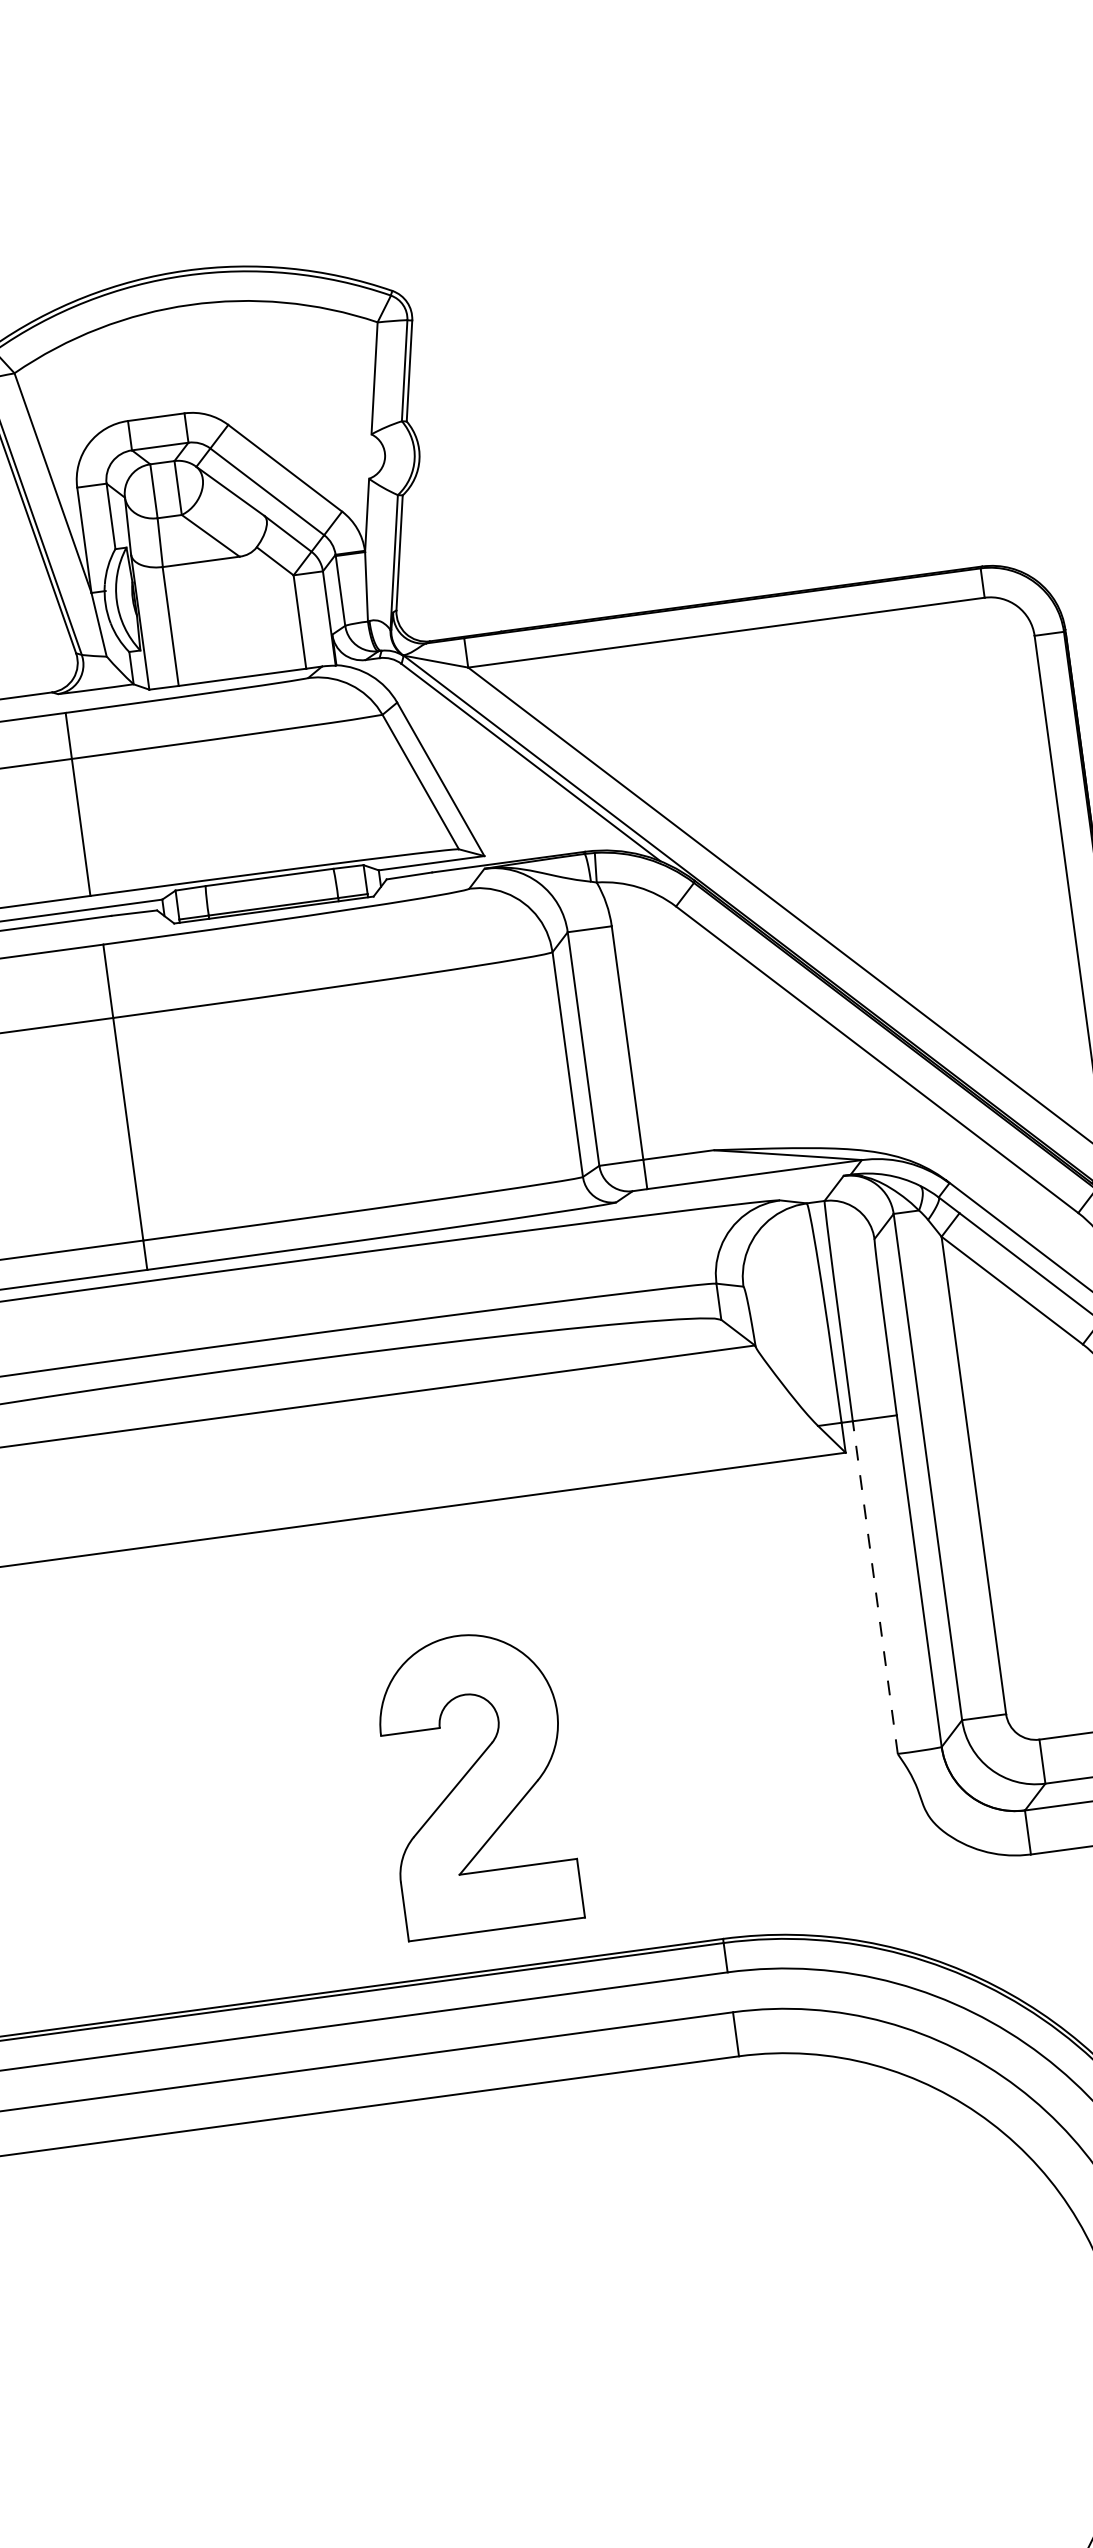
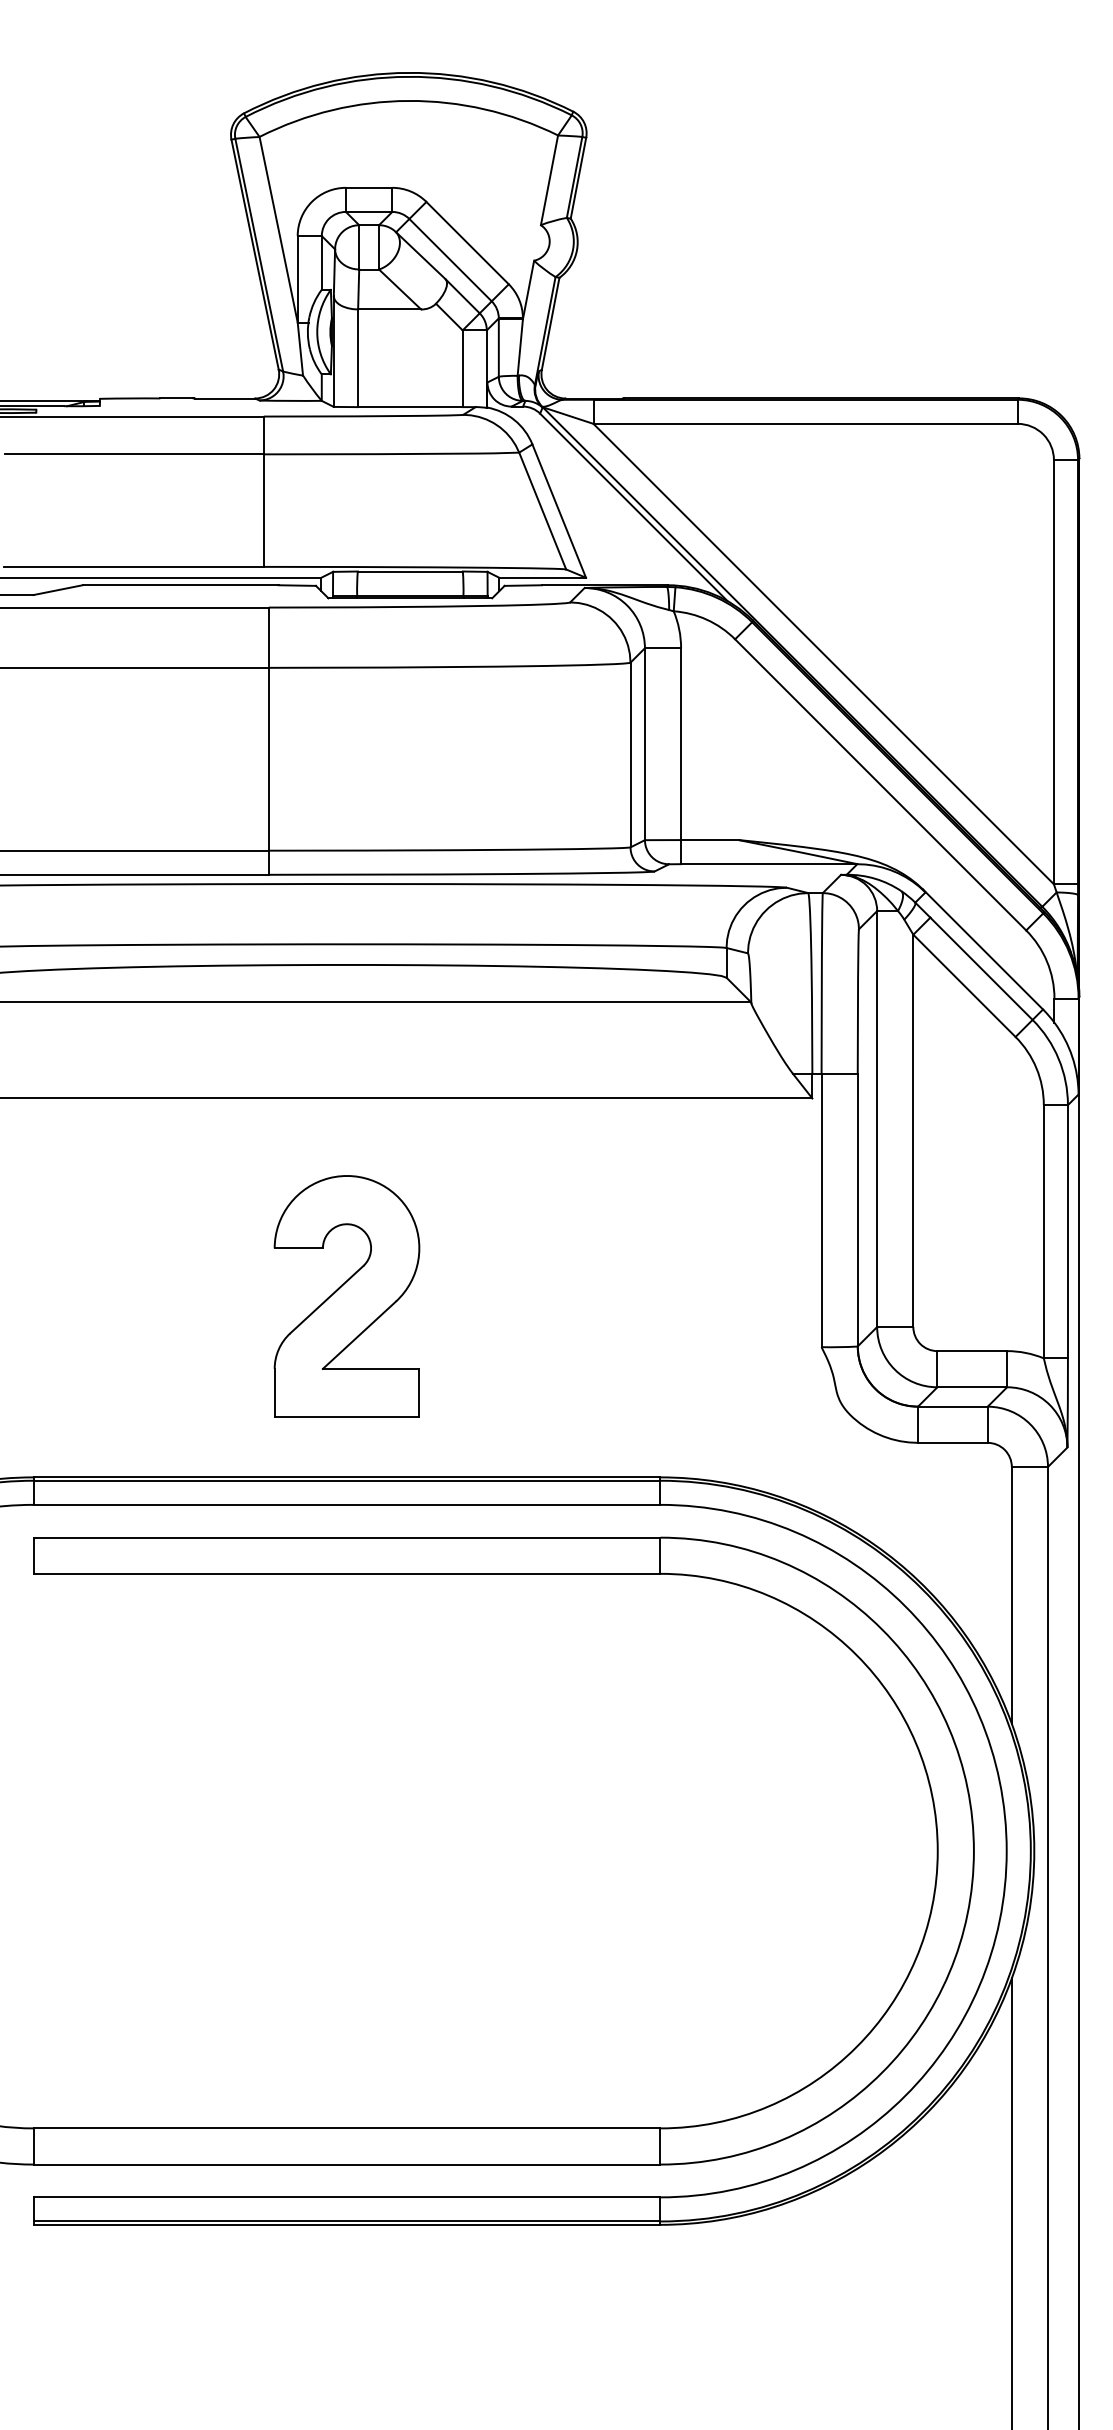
line: (875, 1587) -> (821, 1210), dashed -> solid
part: (476, 1782) -> (346, 1296), moved

